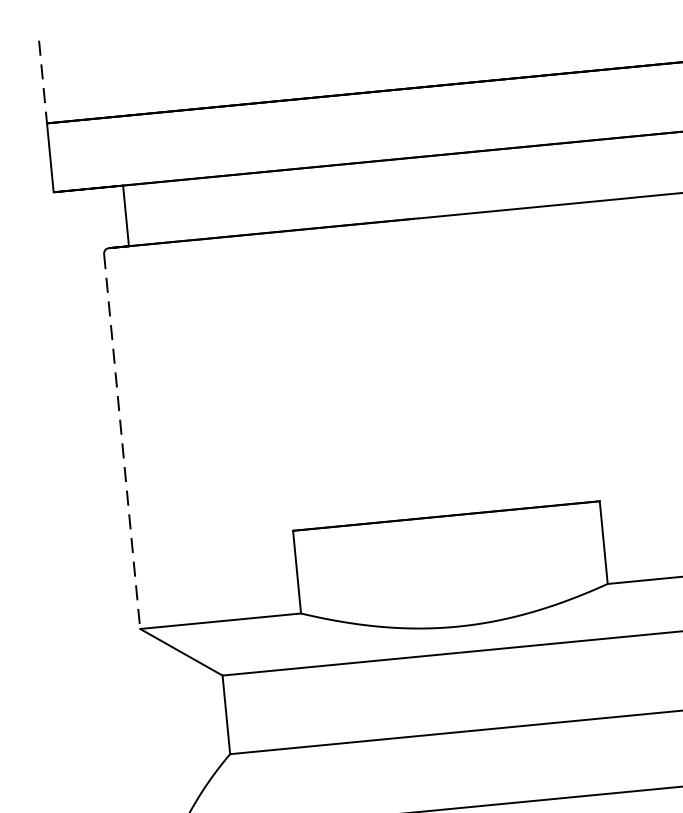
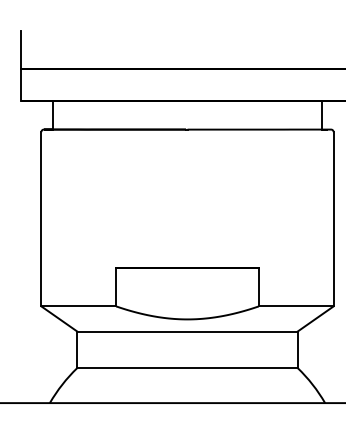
line: (42, 82) -> (20, 50), dashed -> solid
line: (122, 442) -> (41, 219), dashed -> solid

